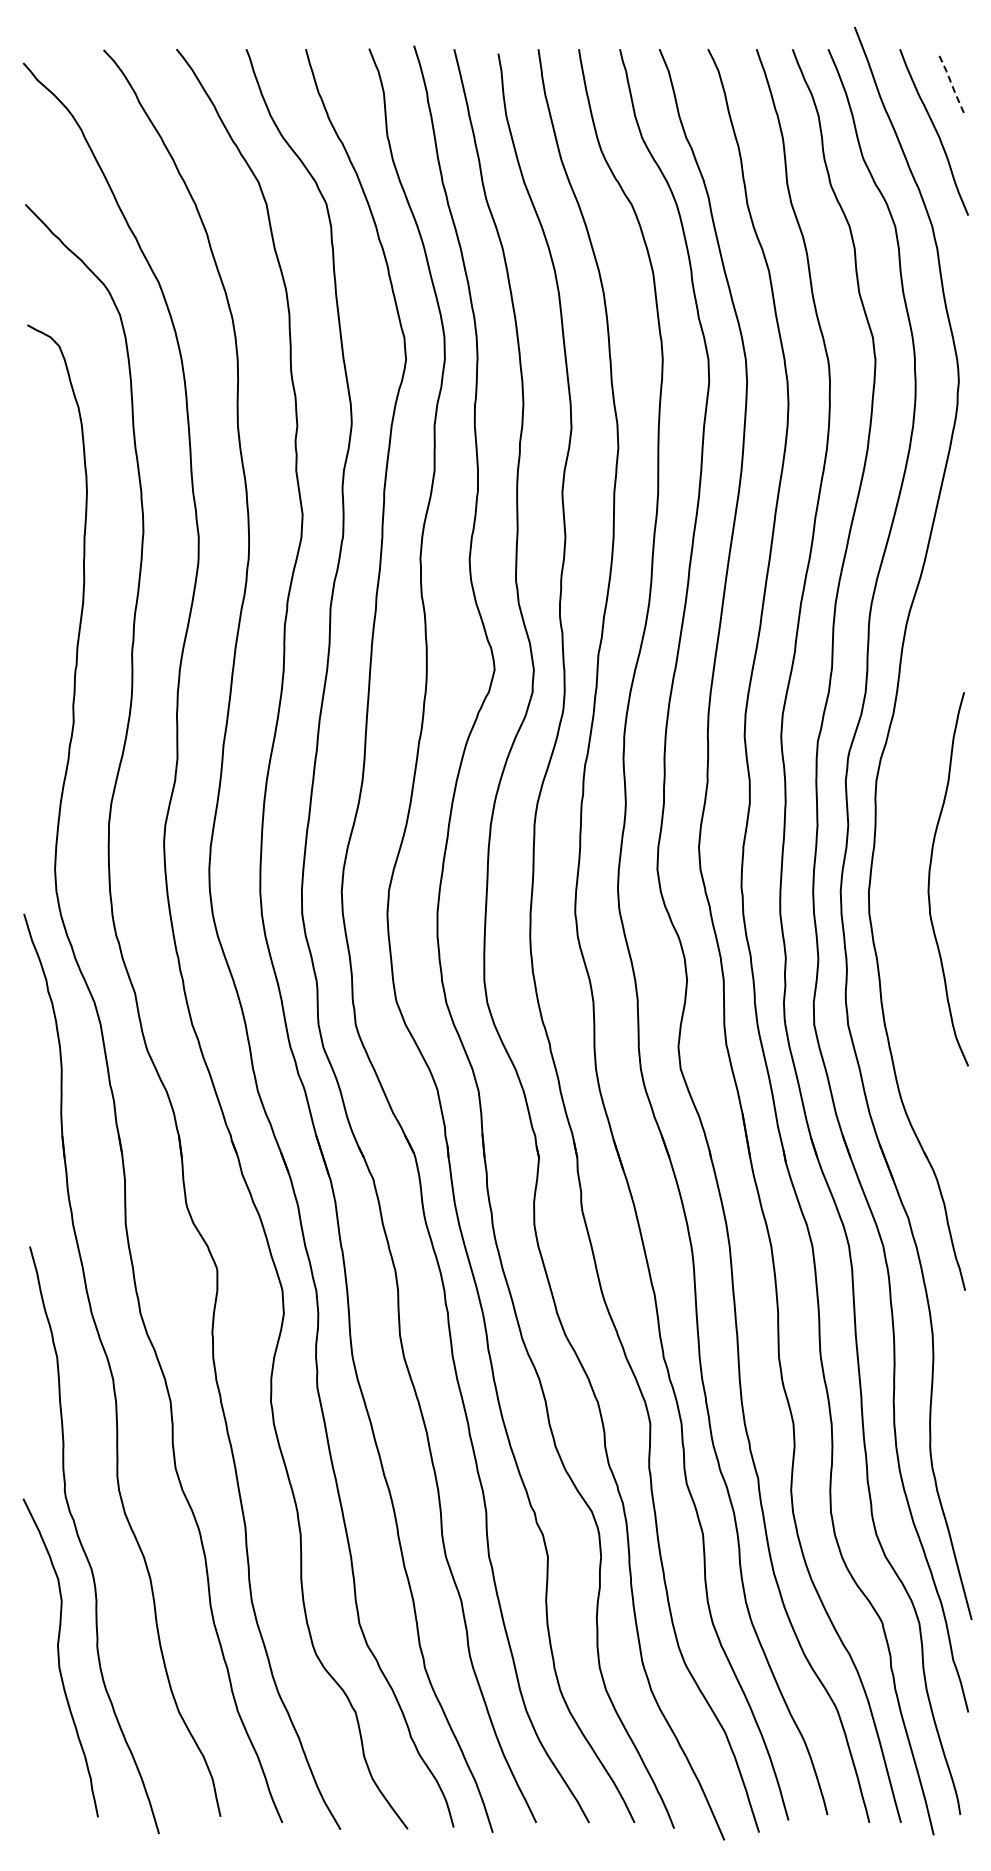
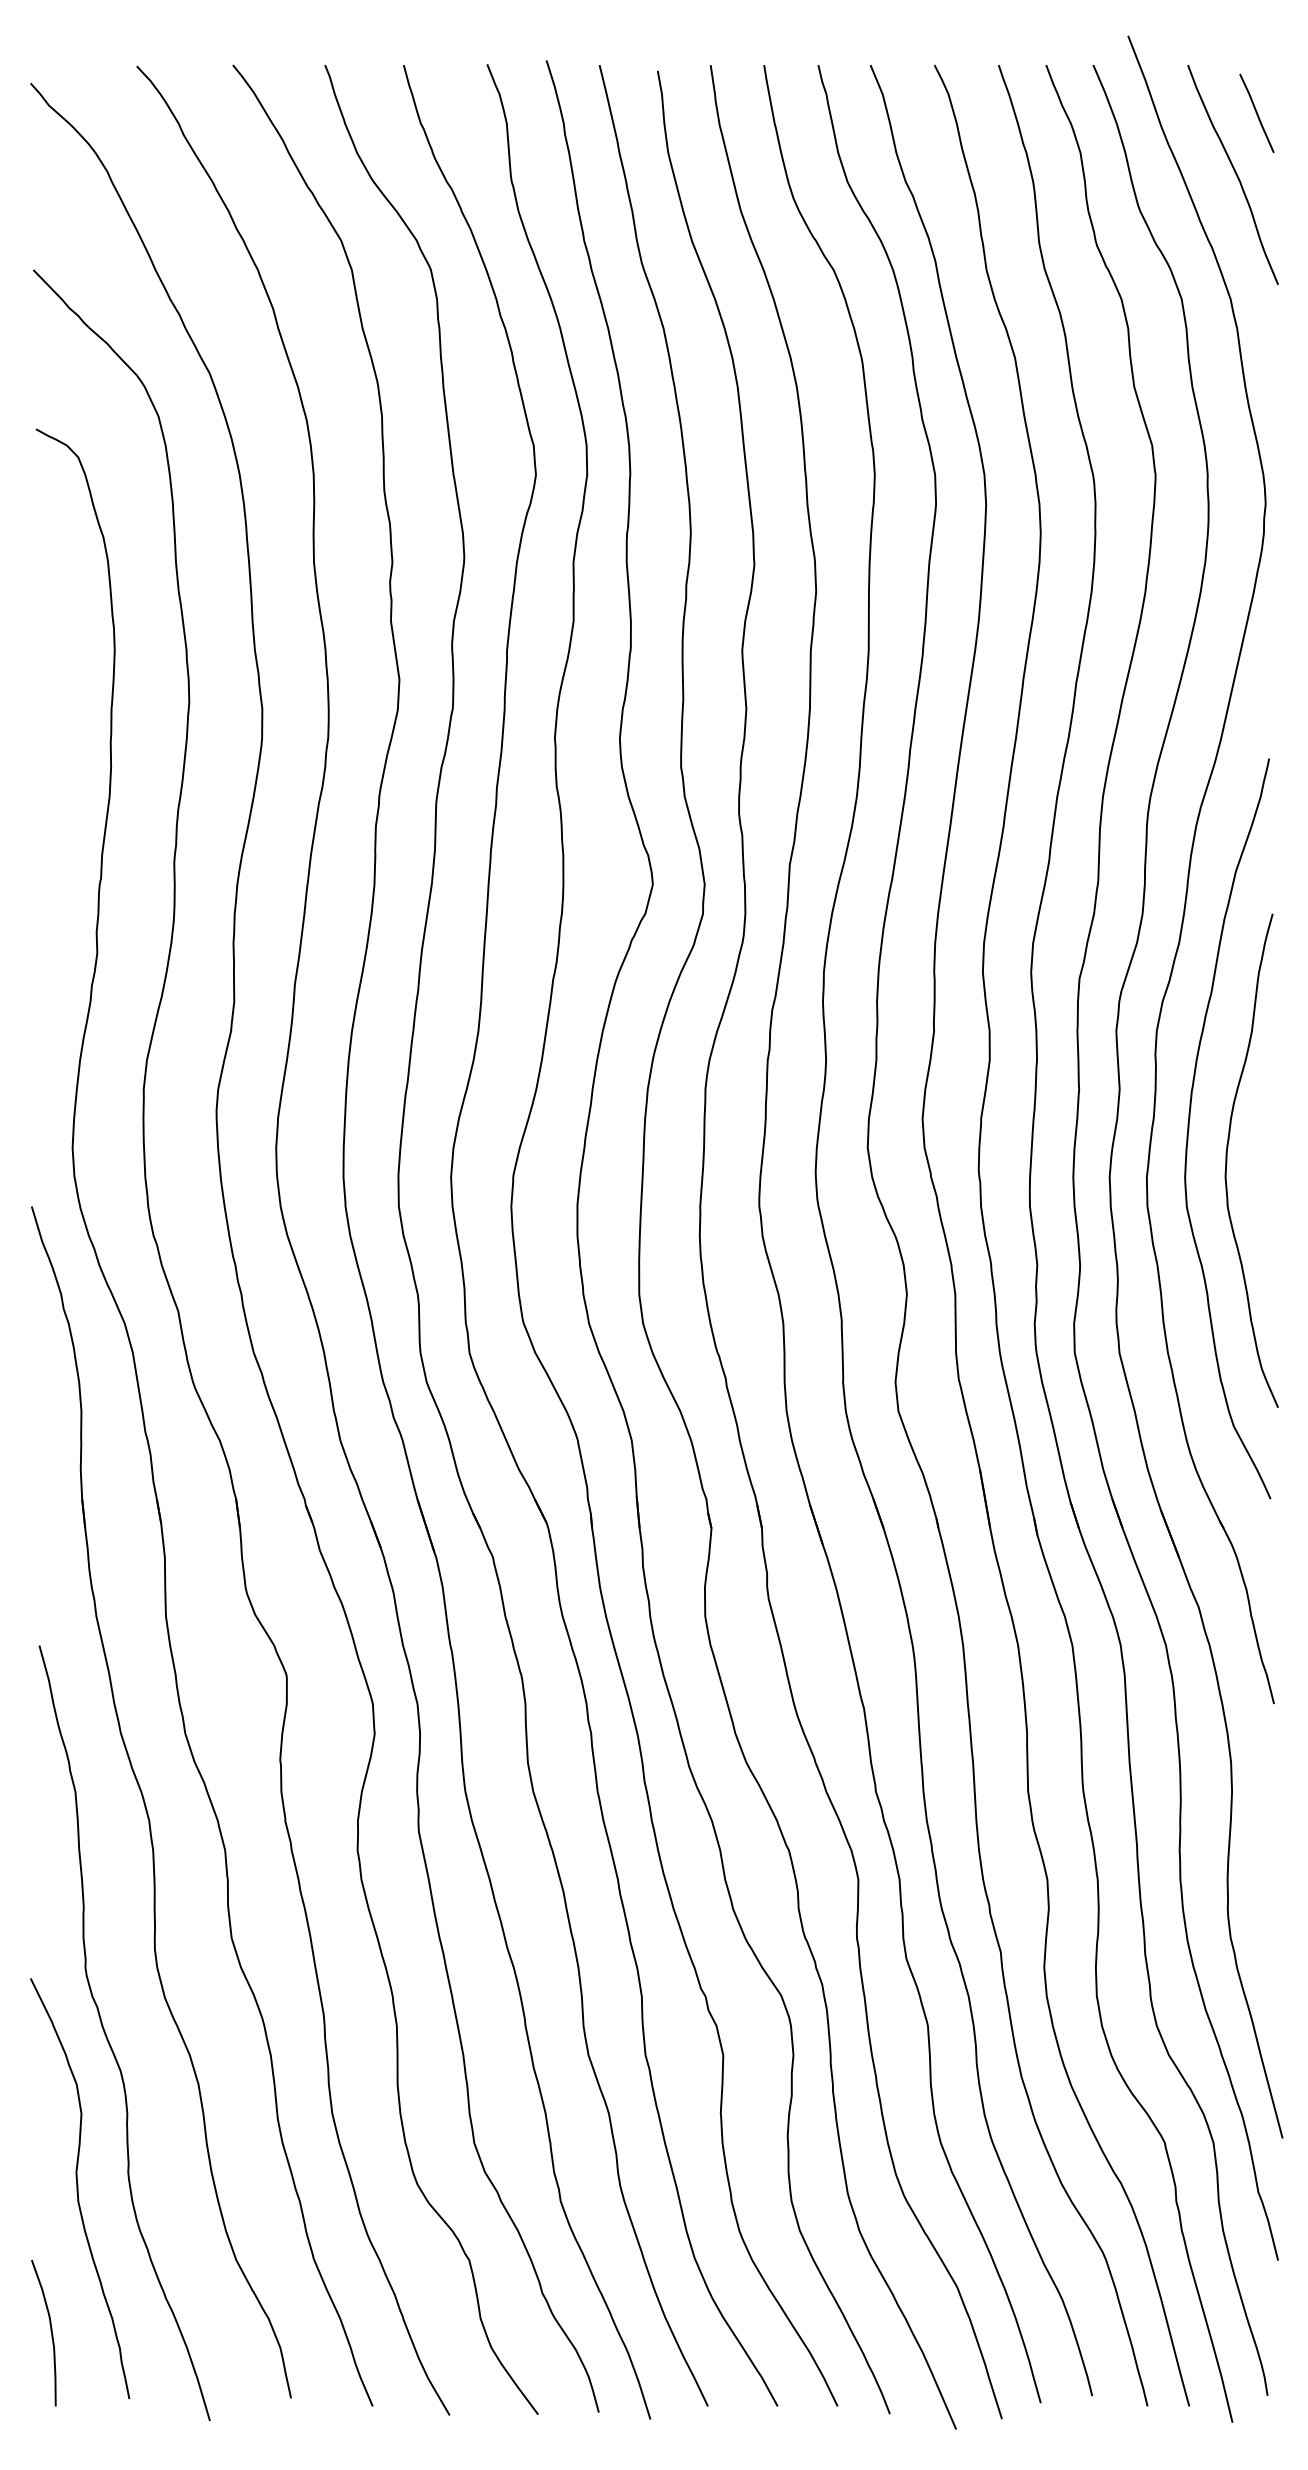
line: (952, 86) -> (1257, 114), dashed -> solid
curve: (901, 854) -> (1189, 1128), added
curve: (38, 1767) -> (50, 2333), added

